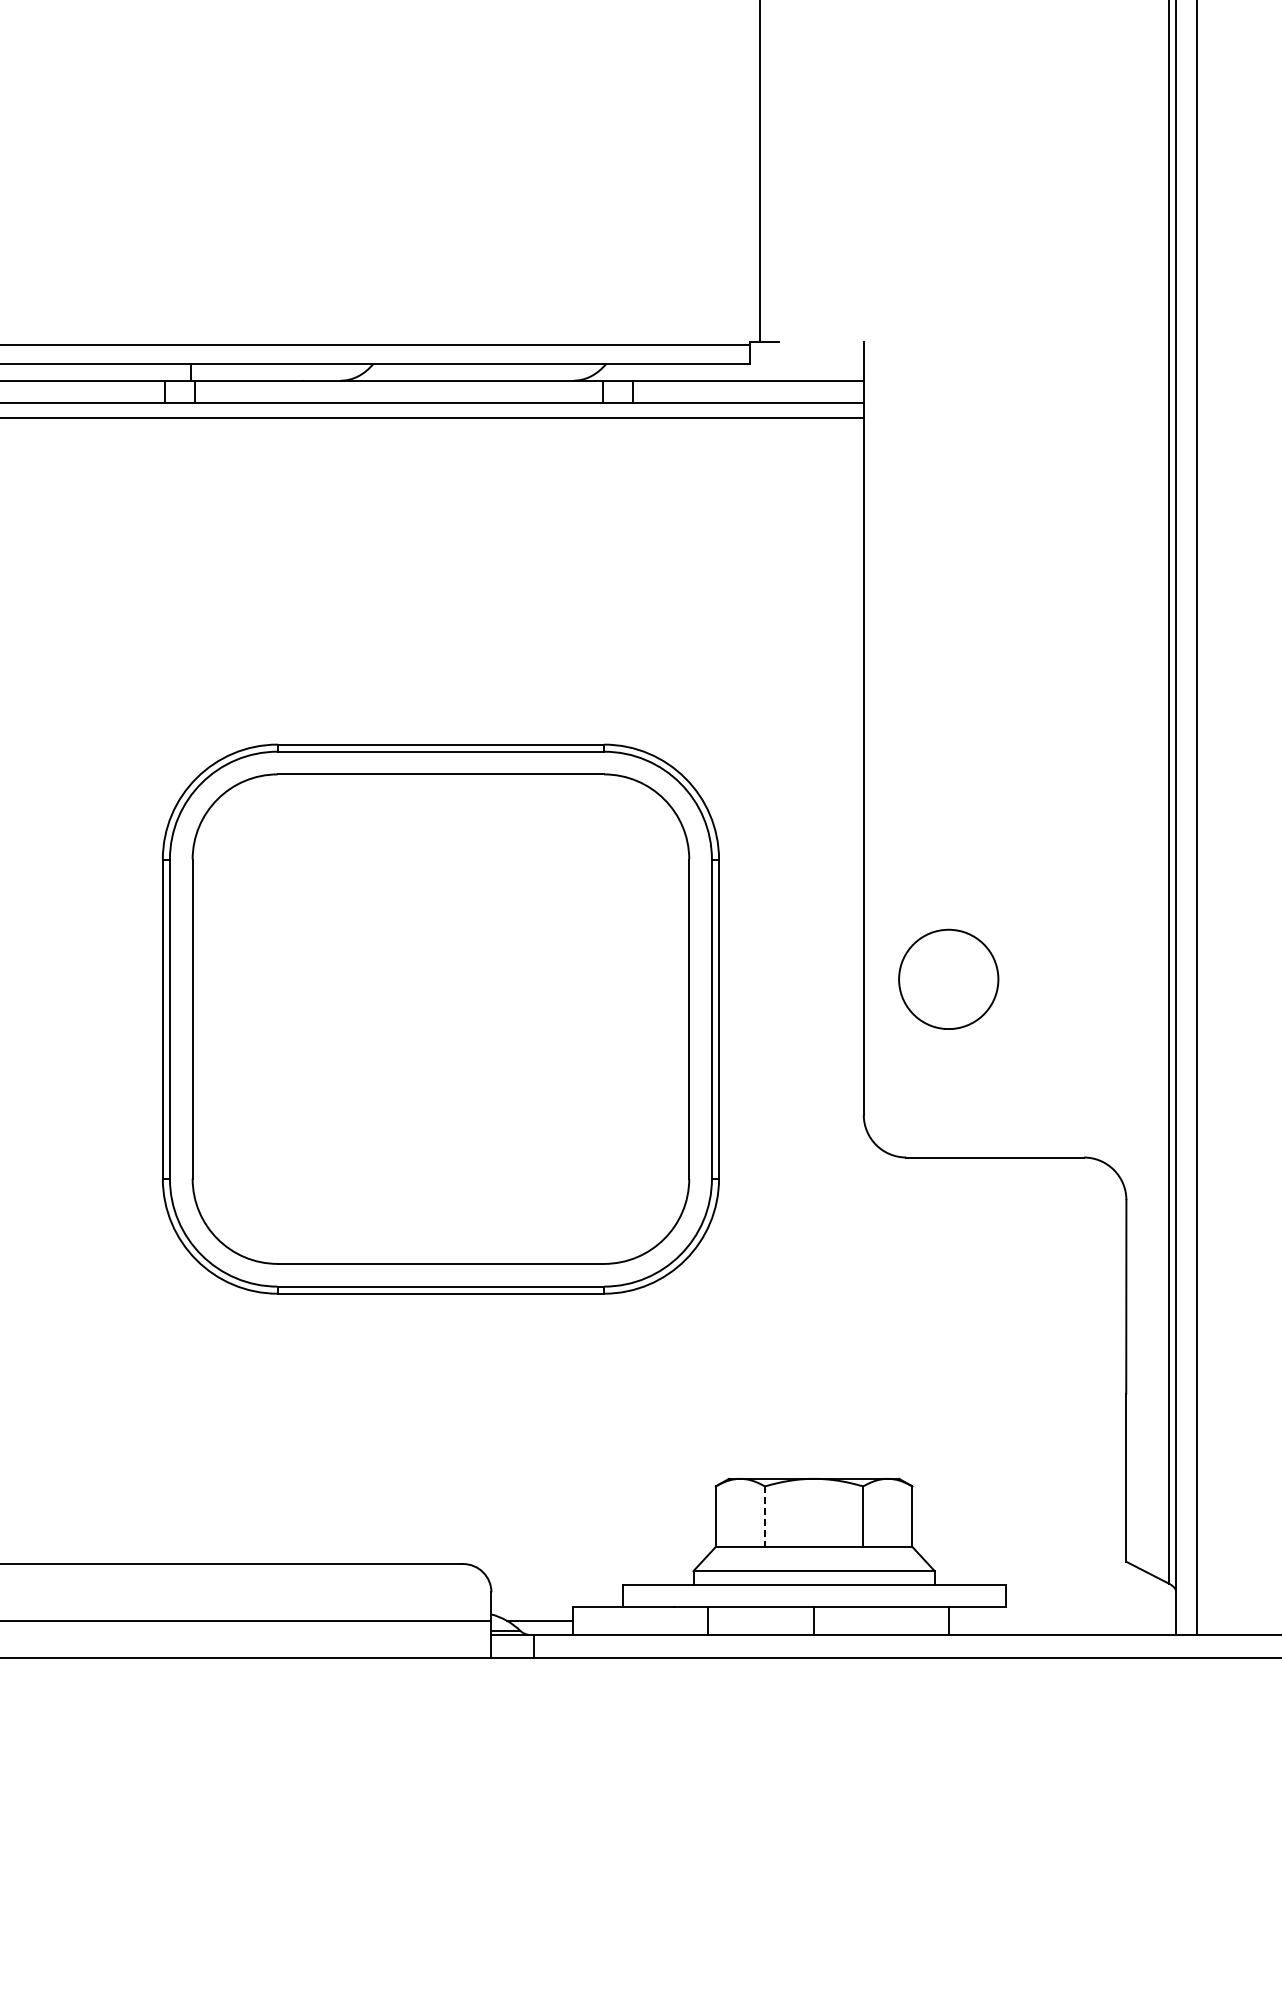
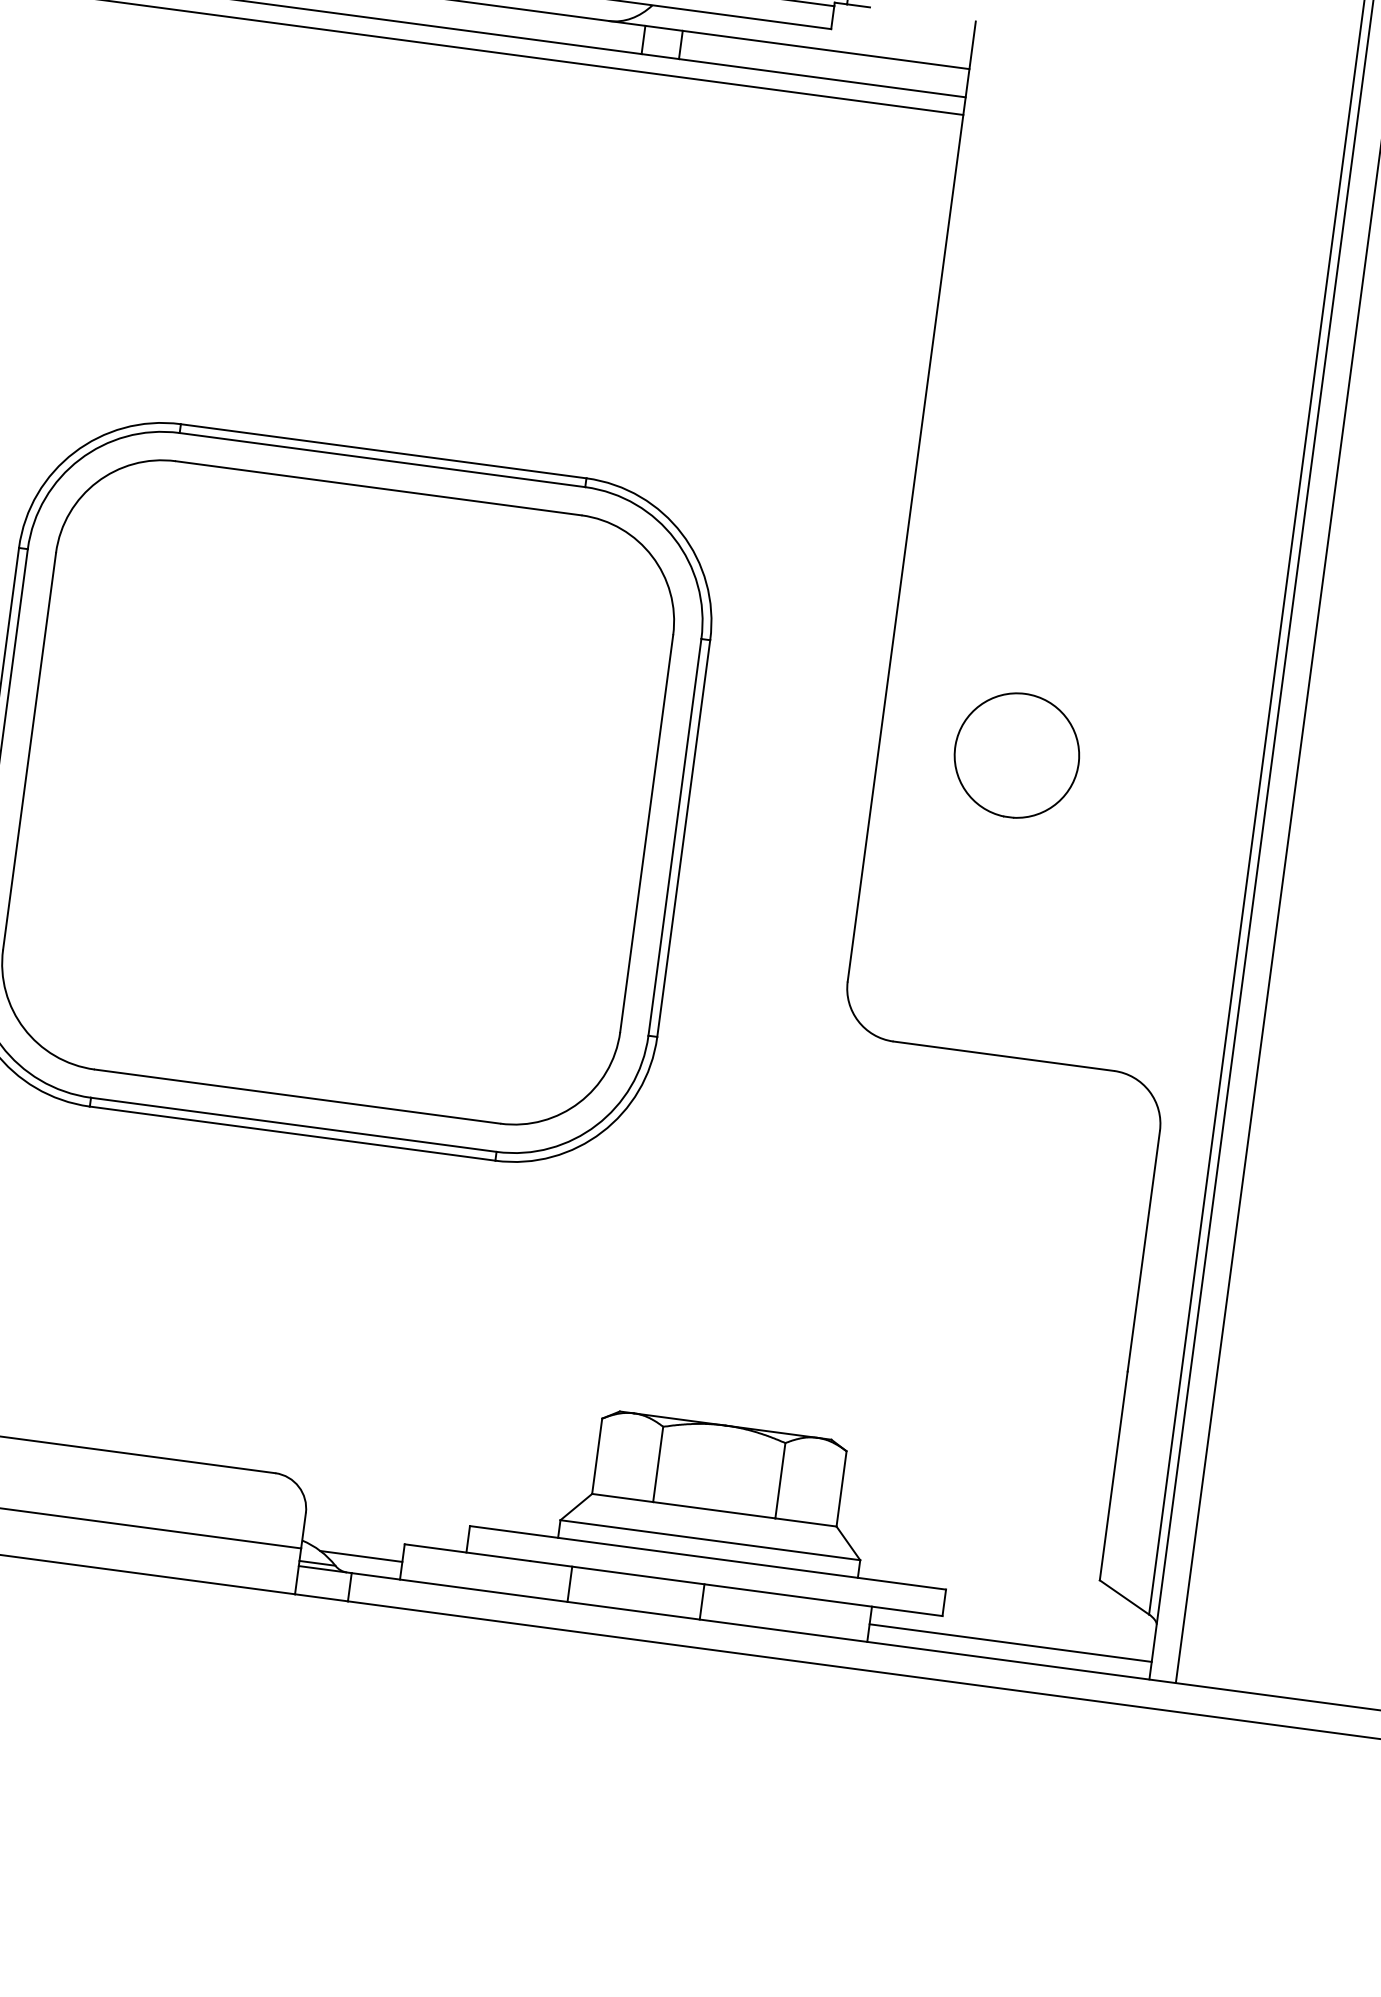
part: (948, 978) -> (1016, 754), moved
line: (764, 1517) -> (657, 1465), dashed -> solid
line: (1061, 1620) -> (1009, 1642), added

